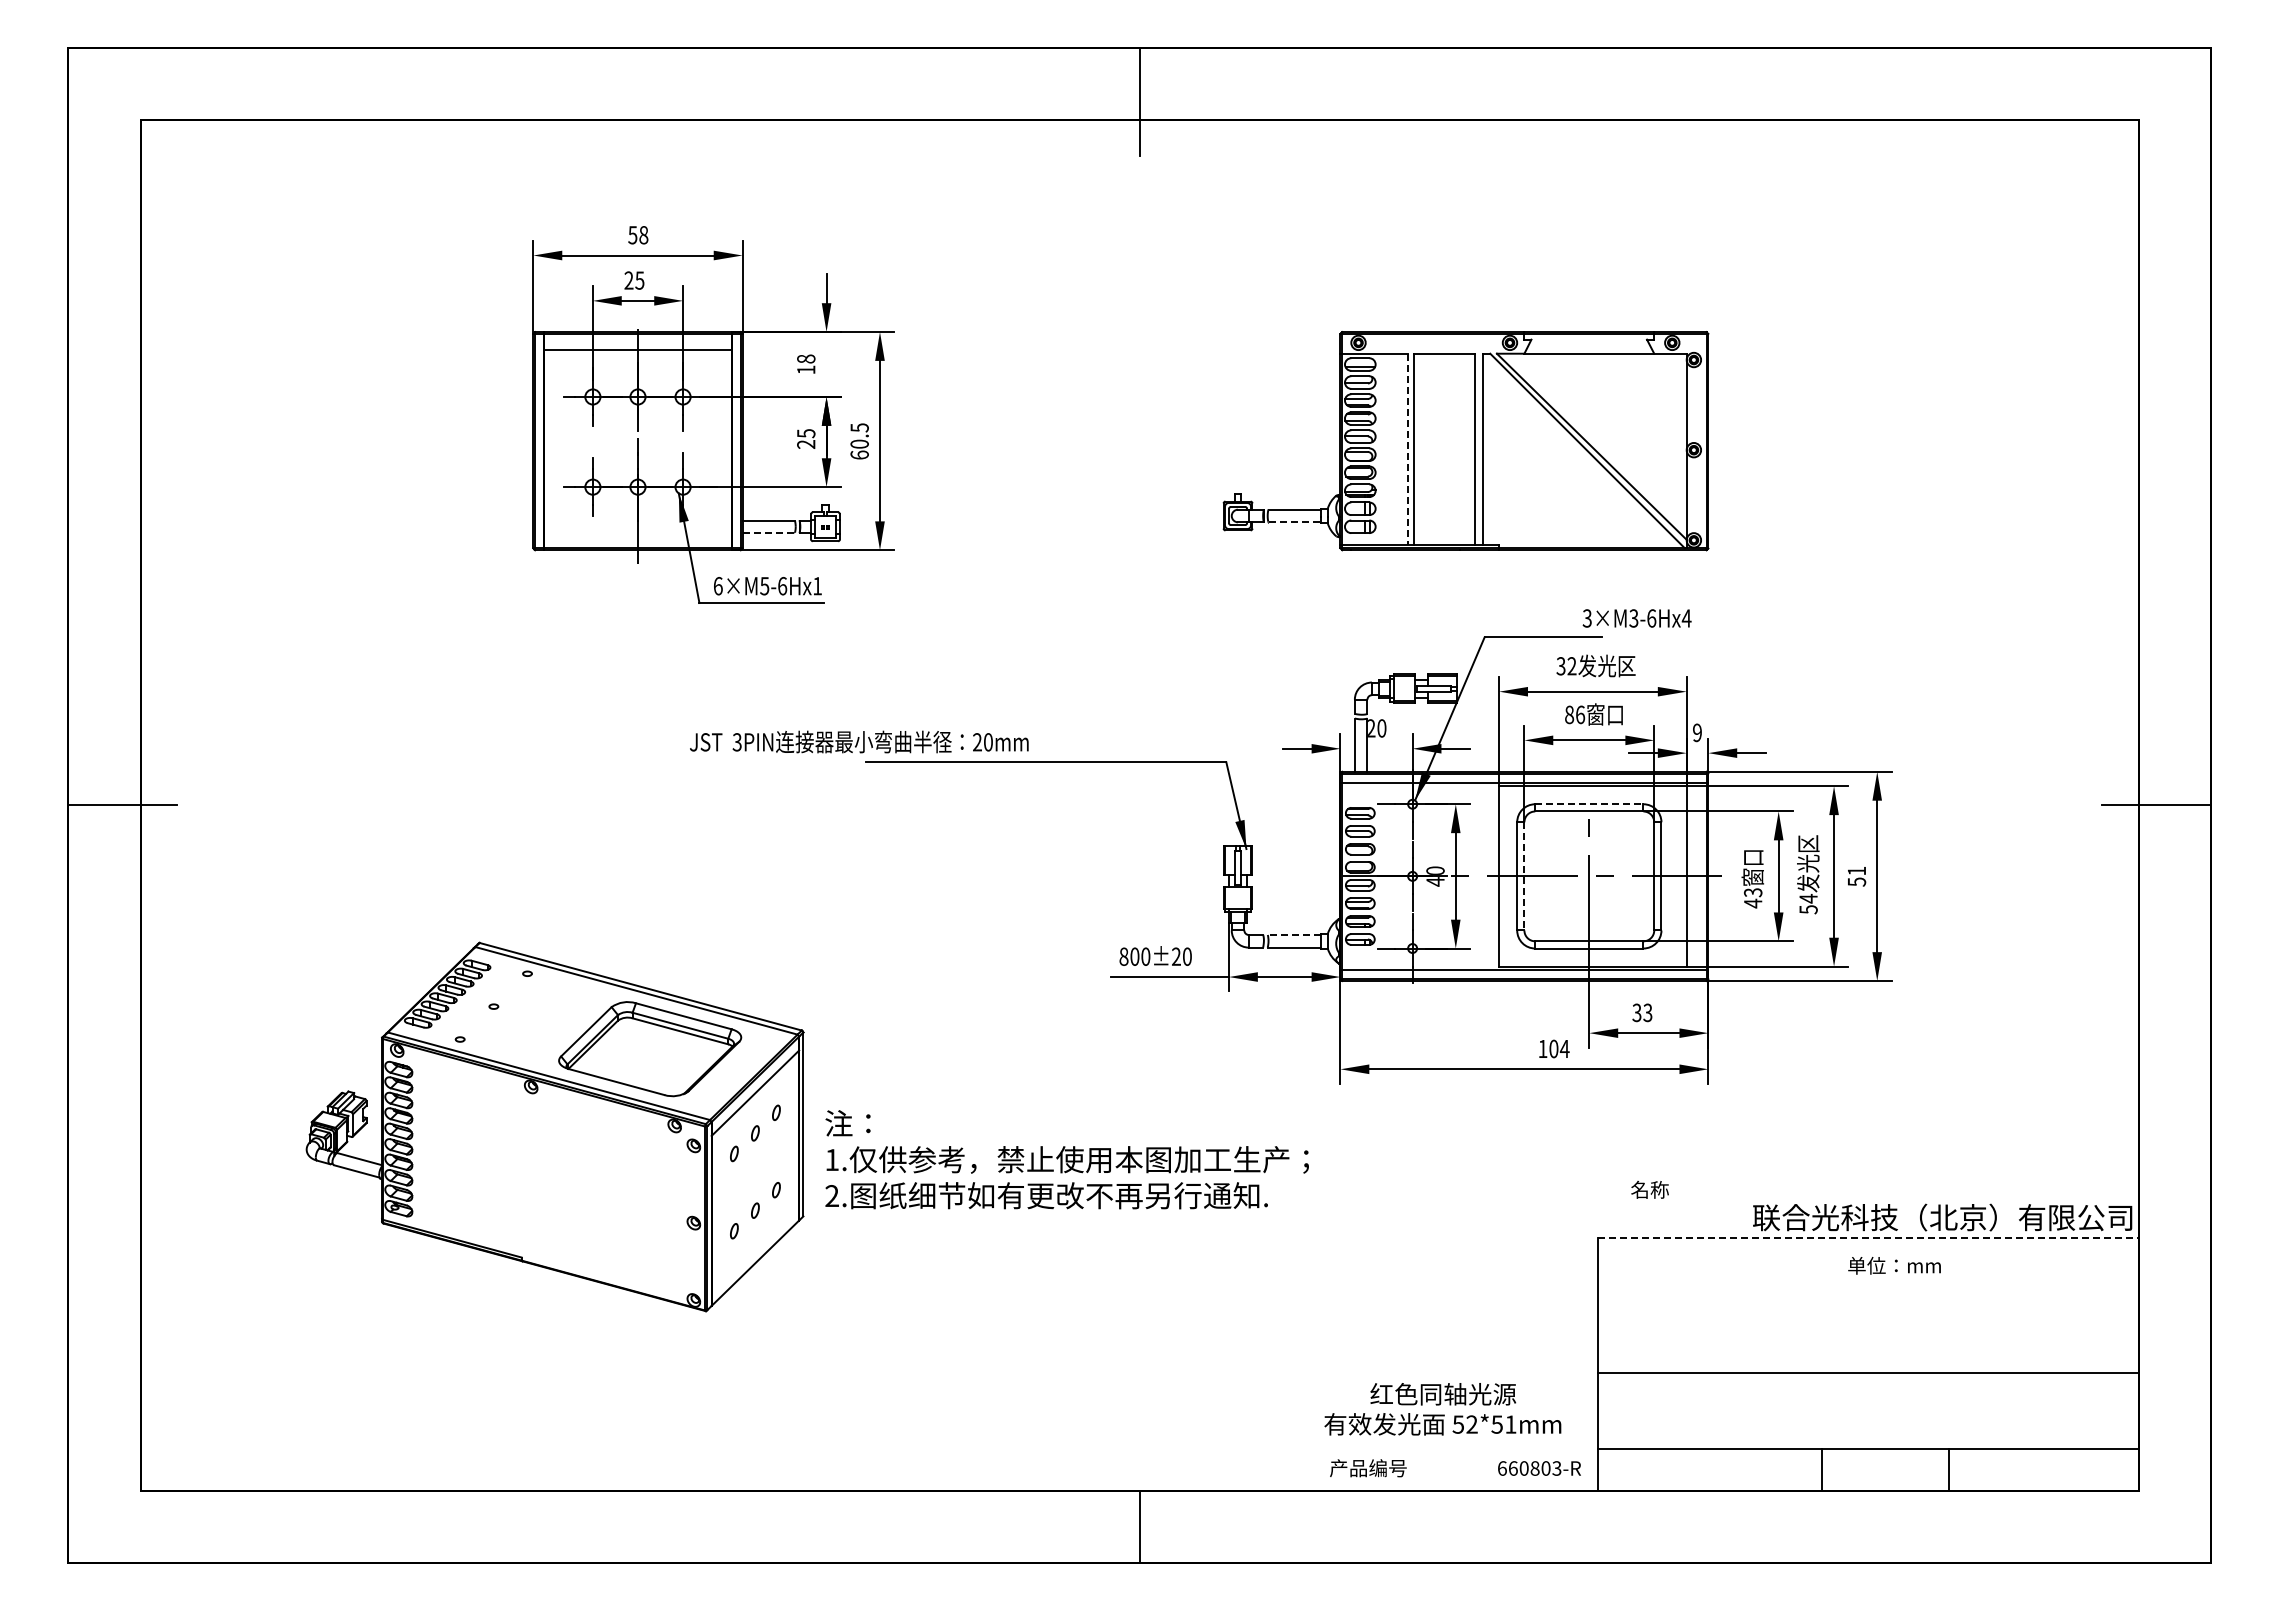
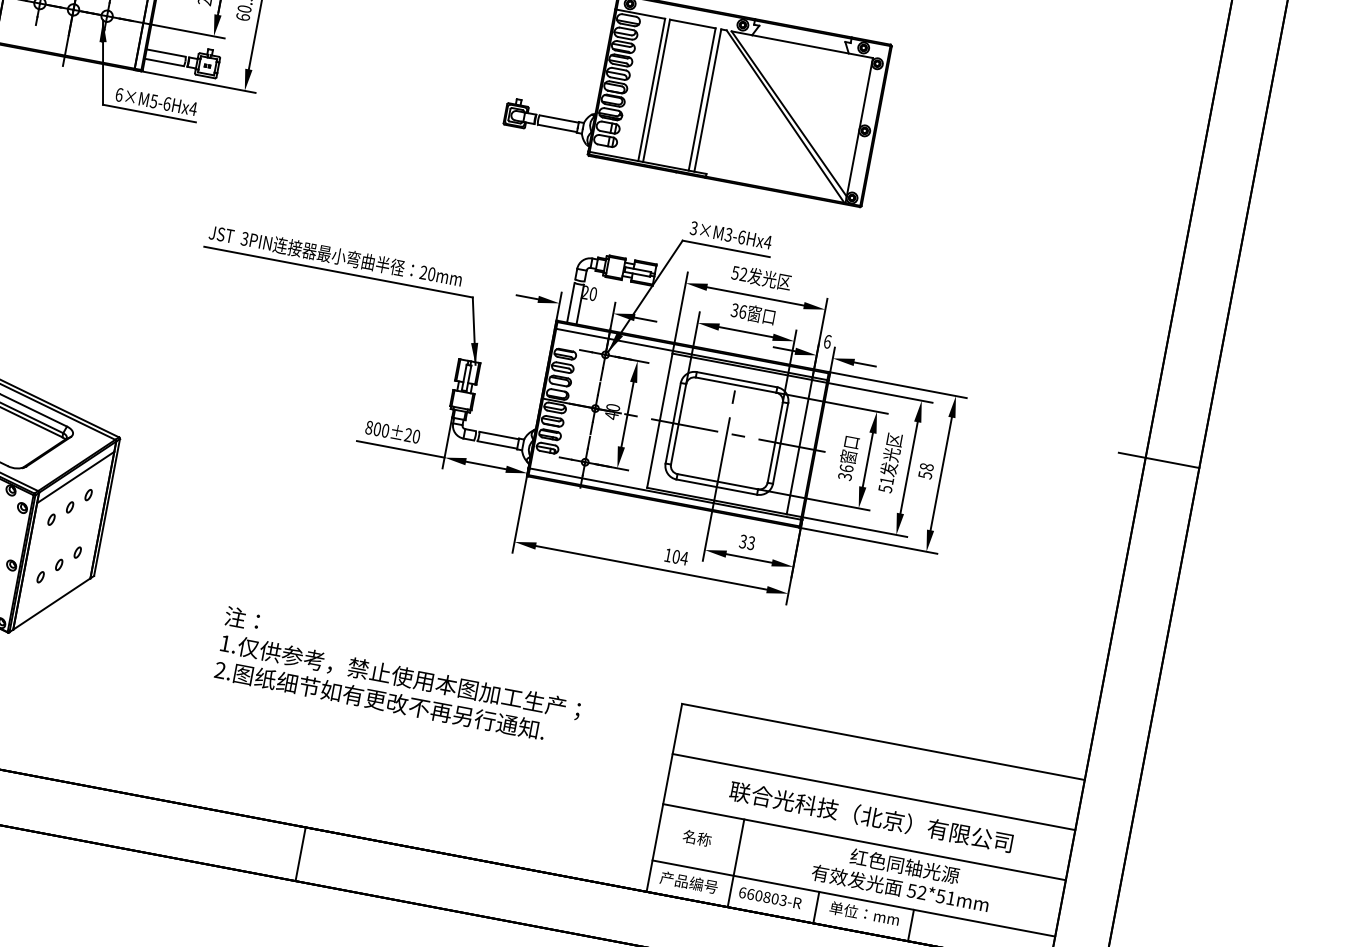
line: (1407, 449) -> (651, 90), dashed -> solid
line: (1295, 522) -> (558, 128), dashed -> solid
line: (769, 533) -> (164, 62), dashed -> solid
text: (817, 586) -> (193, 109), 1 -> 4
text: (1636, 618) -> (730, 235), moved
text: (1561, 665) -> (735, 272), 32 -> 52
text: (1569, 714) -> (734, 310), 86 -> 36
text: (1697, 732) -> (827, 341), 9 -> 6
text: (859, 741) -> (335, 255), moved
line: (1589, 804) -> (737, 379), dashed -> solid
text: (1856, 870) -> (926, 466), 51 -> 58
line: (1524, 876) -> (678, 424), dashed -> solid
text: (1752, 898) -> (845, 472), 43 -> 36
text: (1808, 898) -> (886, 480), 54 -> 51
line: (1294, 935) -> (499, 435), dashed -> solid
text: (1066, 1159) -> (399, 676), moved
text: (1649, 1189) -> (696, 837), moved
text: (1942, 1217) -> (871, 816), moved
line: (1868, 1238) -> (883, 742), dashed -> solid
text: (1894, 1265) -> (864, 913), moved
line: (1867, 1305) -> (873, 791), added
text: (1442, 1409) -> (902, 877), moved
line: (1706, 1431) -> (736, 863), added
text: (1368, 1468) -> (689, 882), moved
text: (1539, 1468) -> (770, 898), moved

